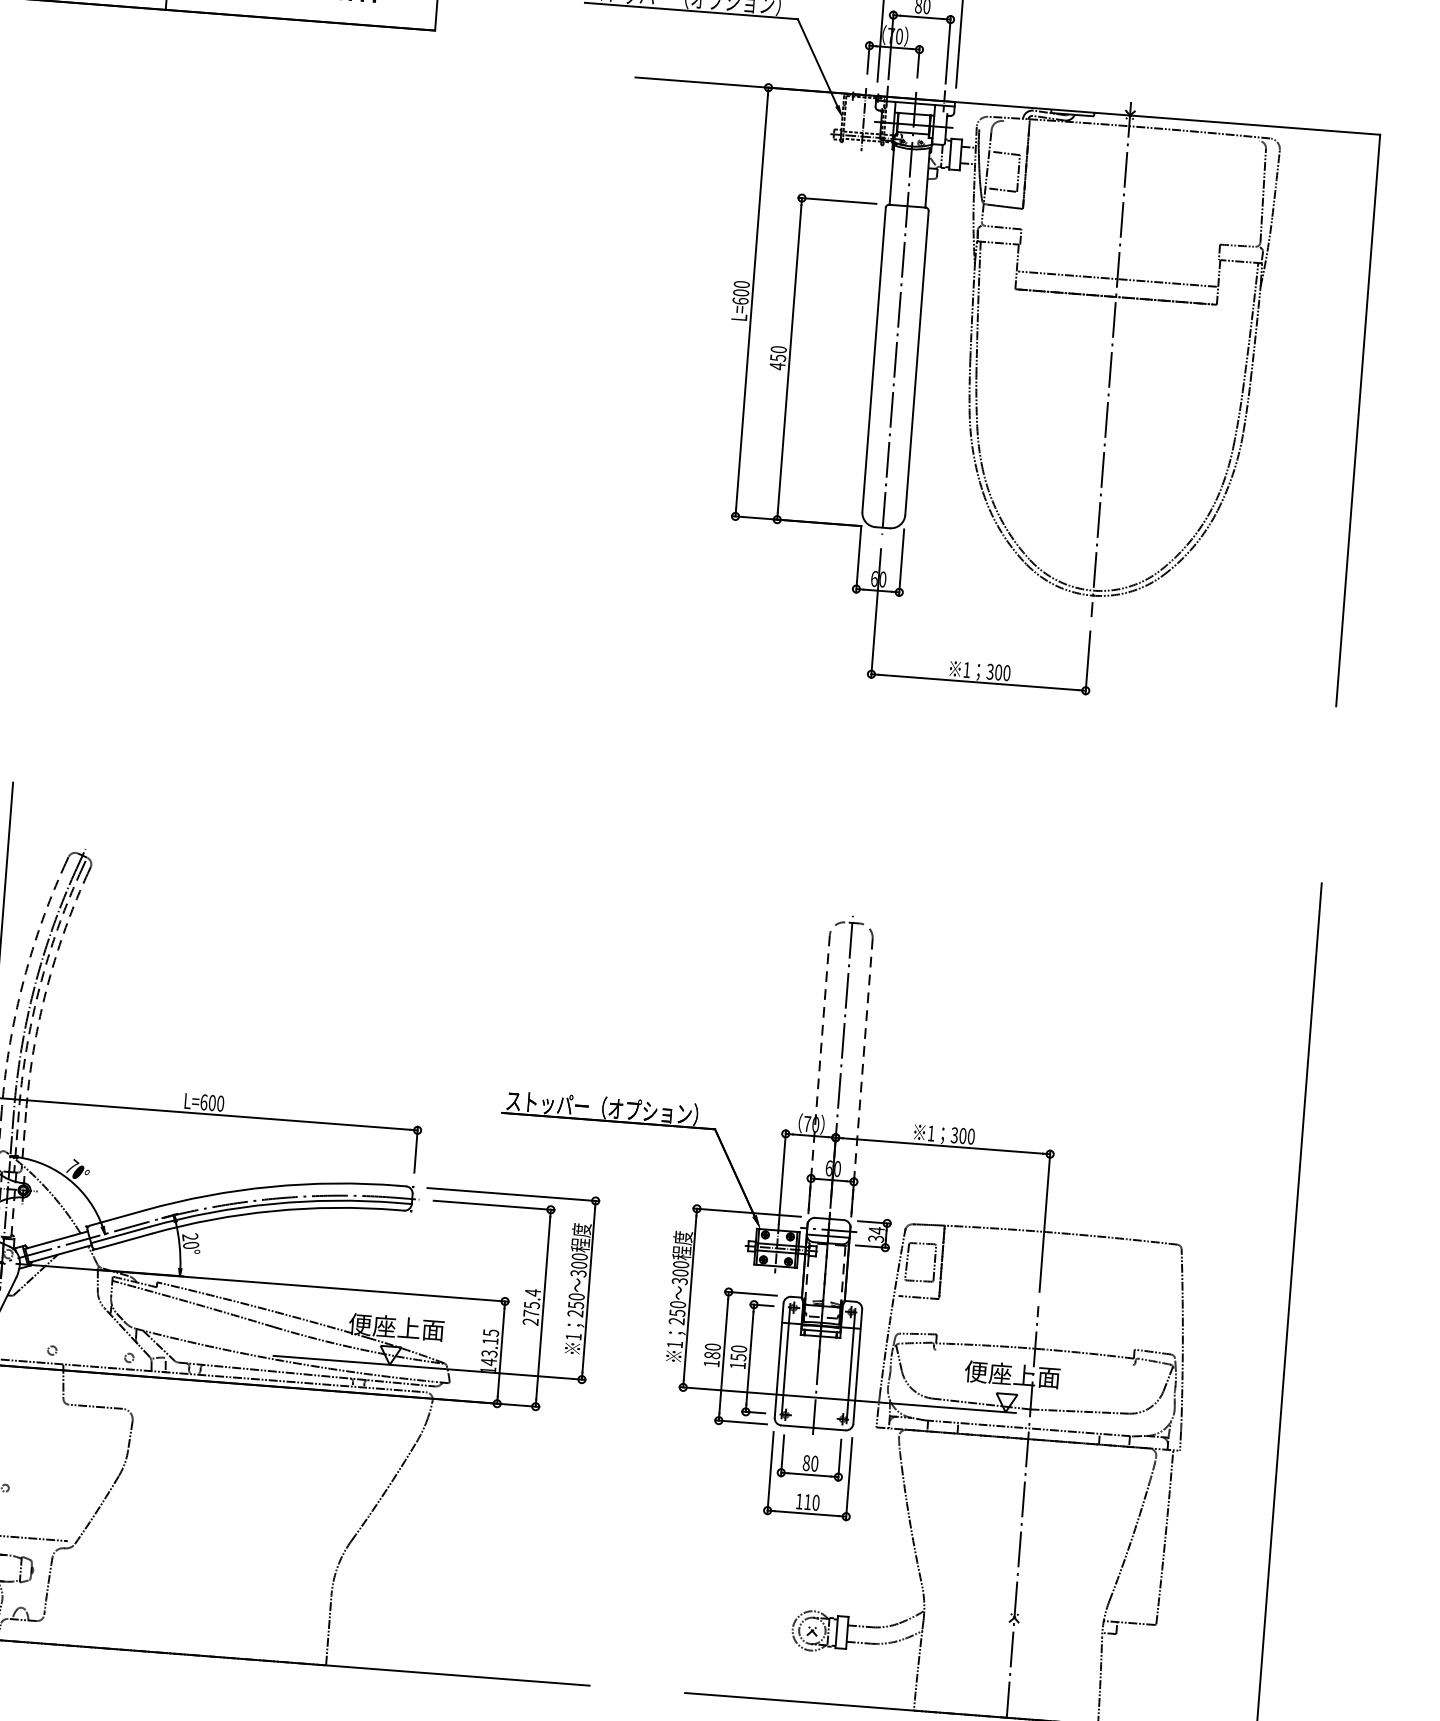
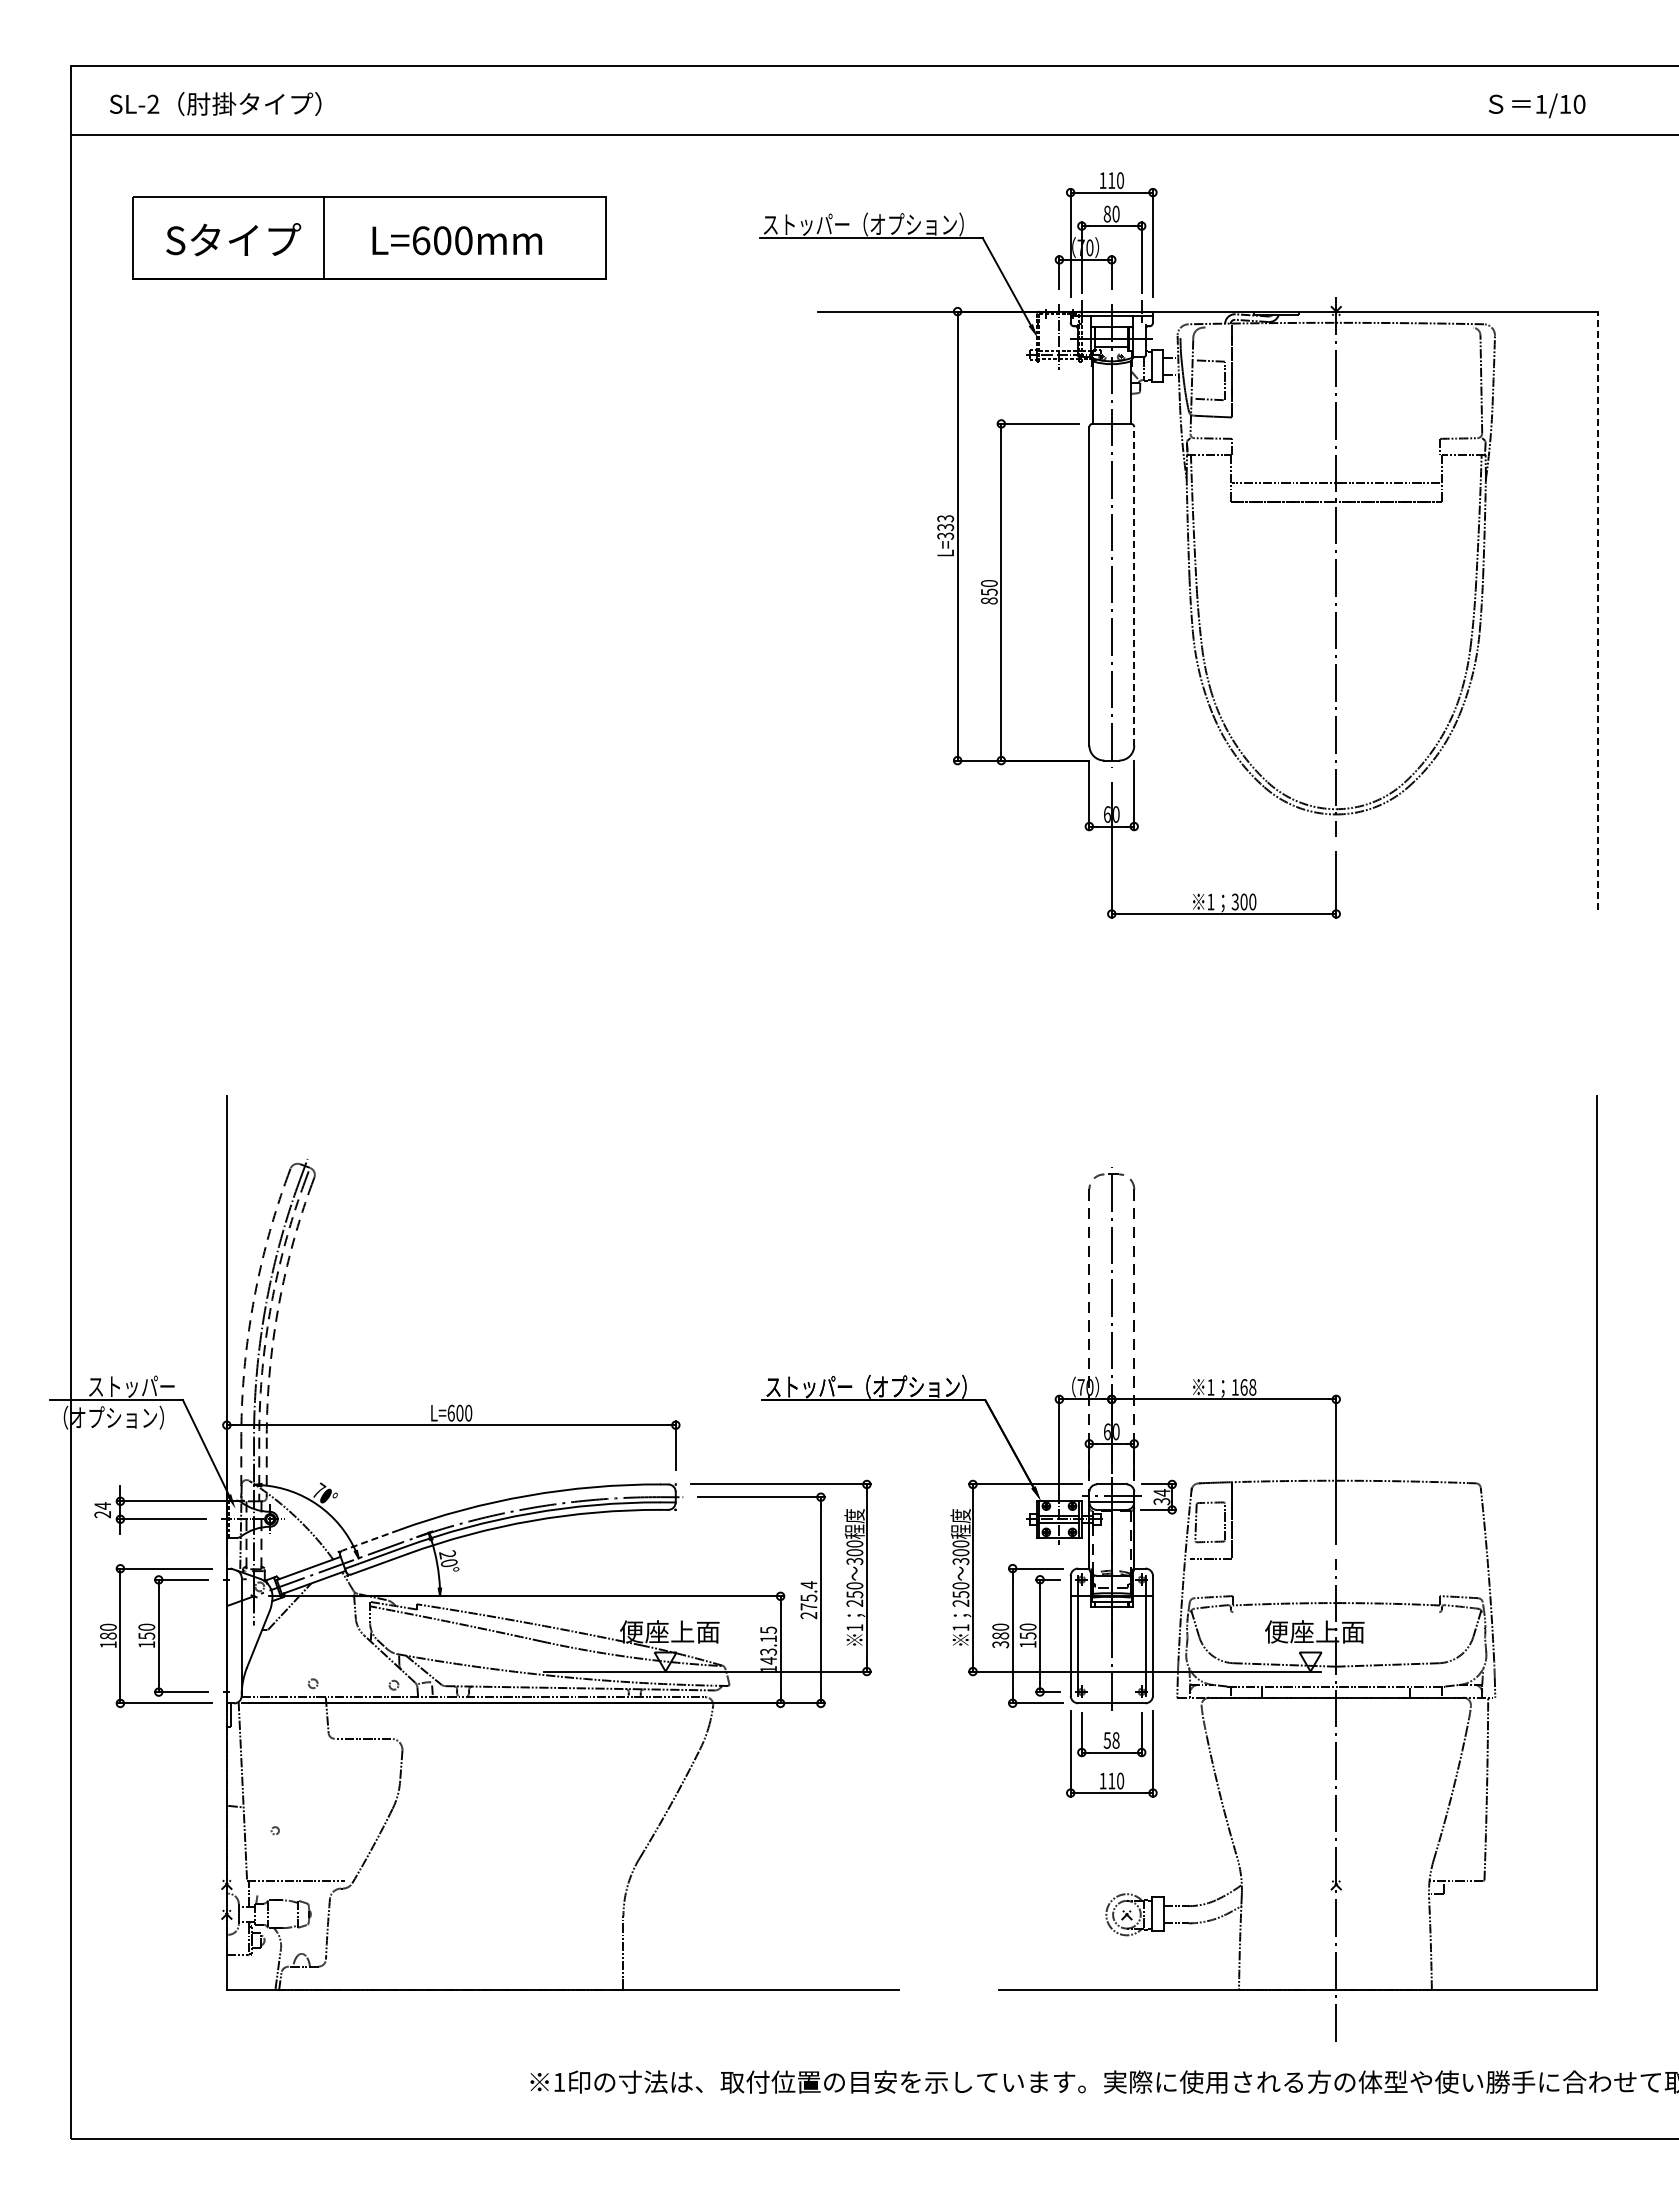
text: (741, 292) -> (945, 527), L=600 -> L=333
line: (917, 362) -> (1134, 585), solid -> dashed
text: (777, 365) -> (989, 600), 450 -> 850
line: (1358, 420) -> (1598, 610), solid -> dashed
text: (962, 1136) -> (1243, 1387), 300 -> 168
line: (117, 1218) -> (370, 1540), solid -> dashed
text: (711, 1363) -> (1000, 1644), 180 -> 380
text: (810, 1463) -> (1111, 1740), 80 -> 58

